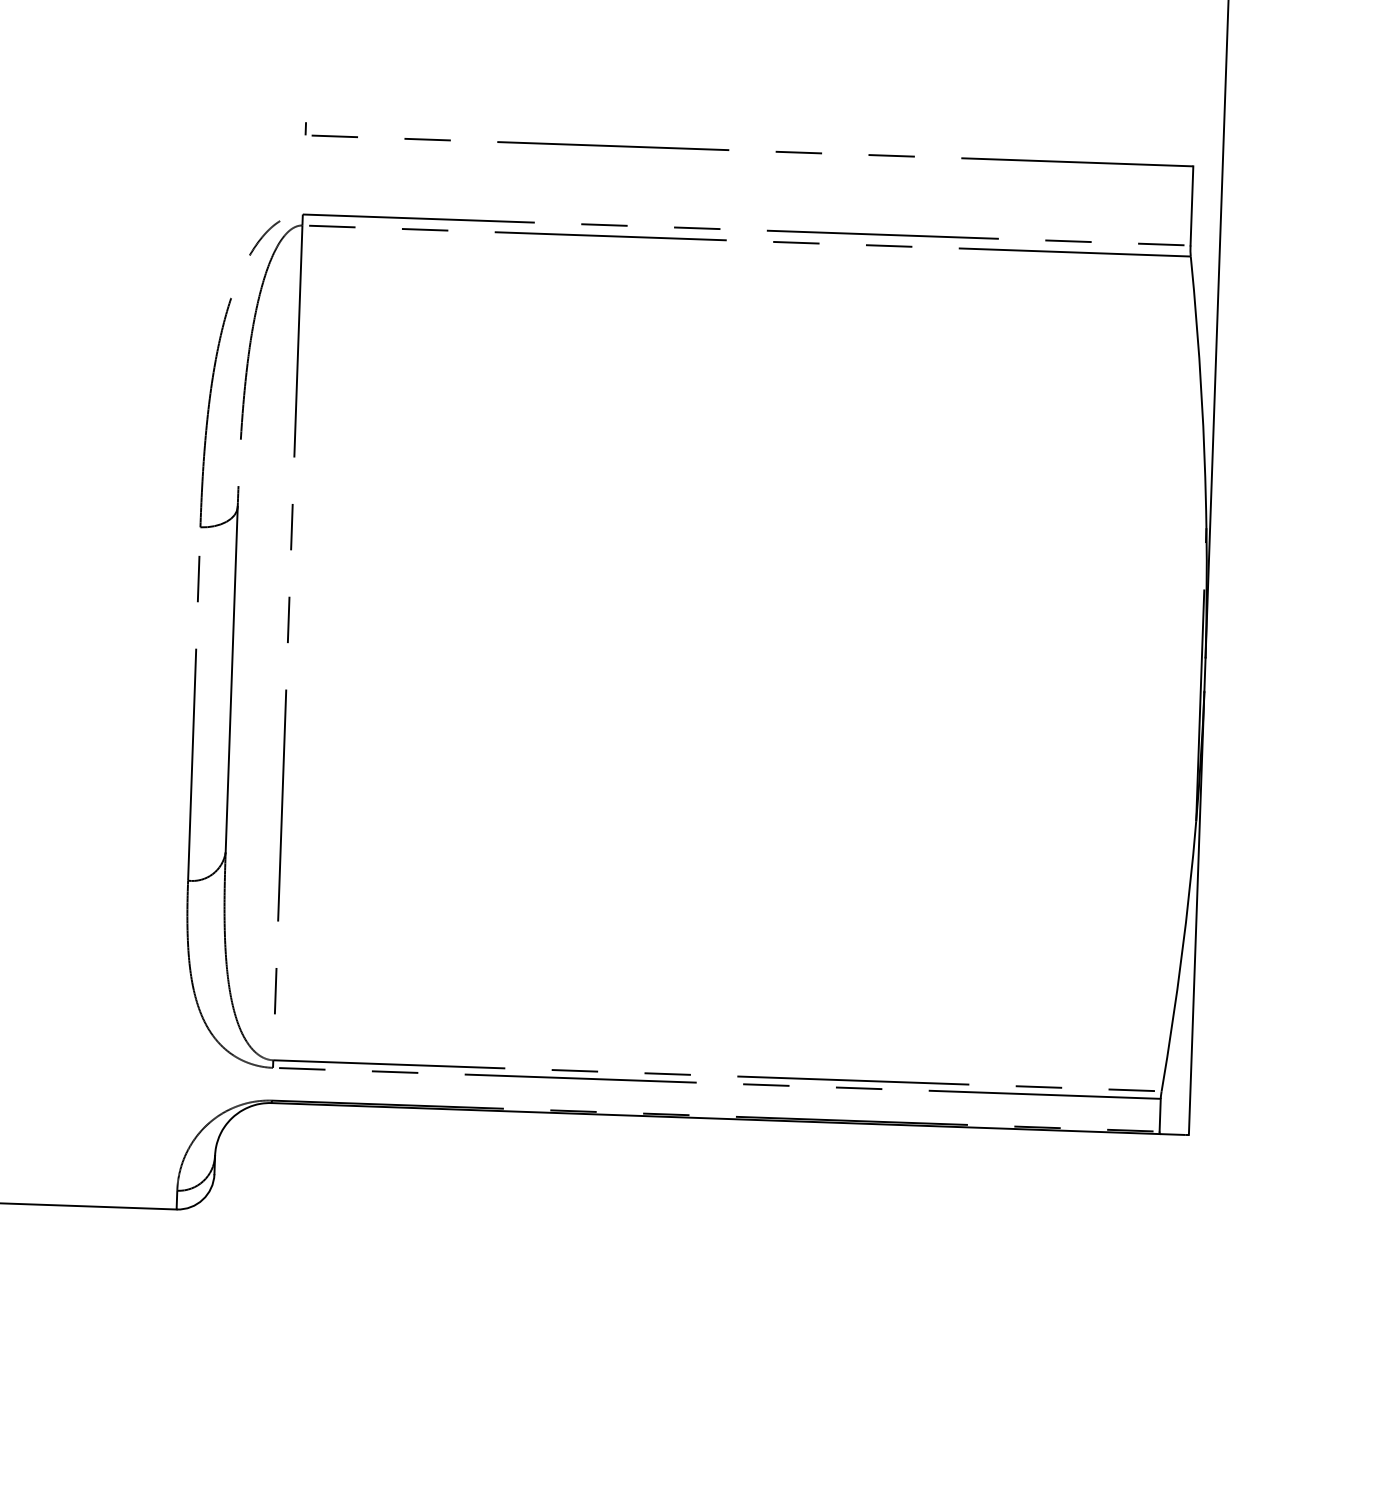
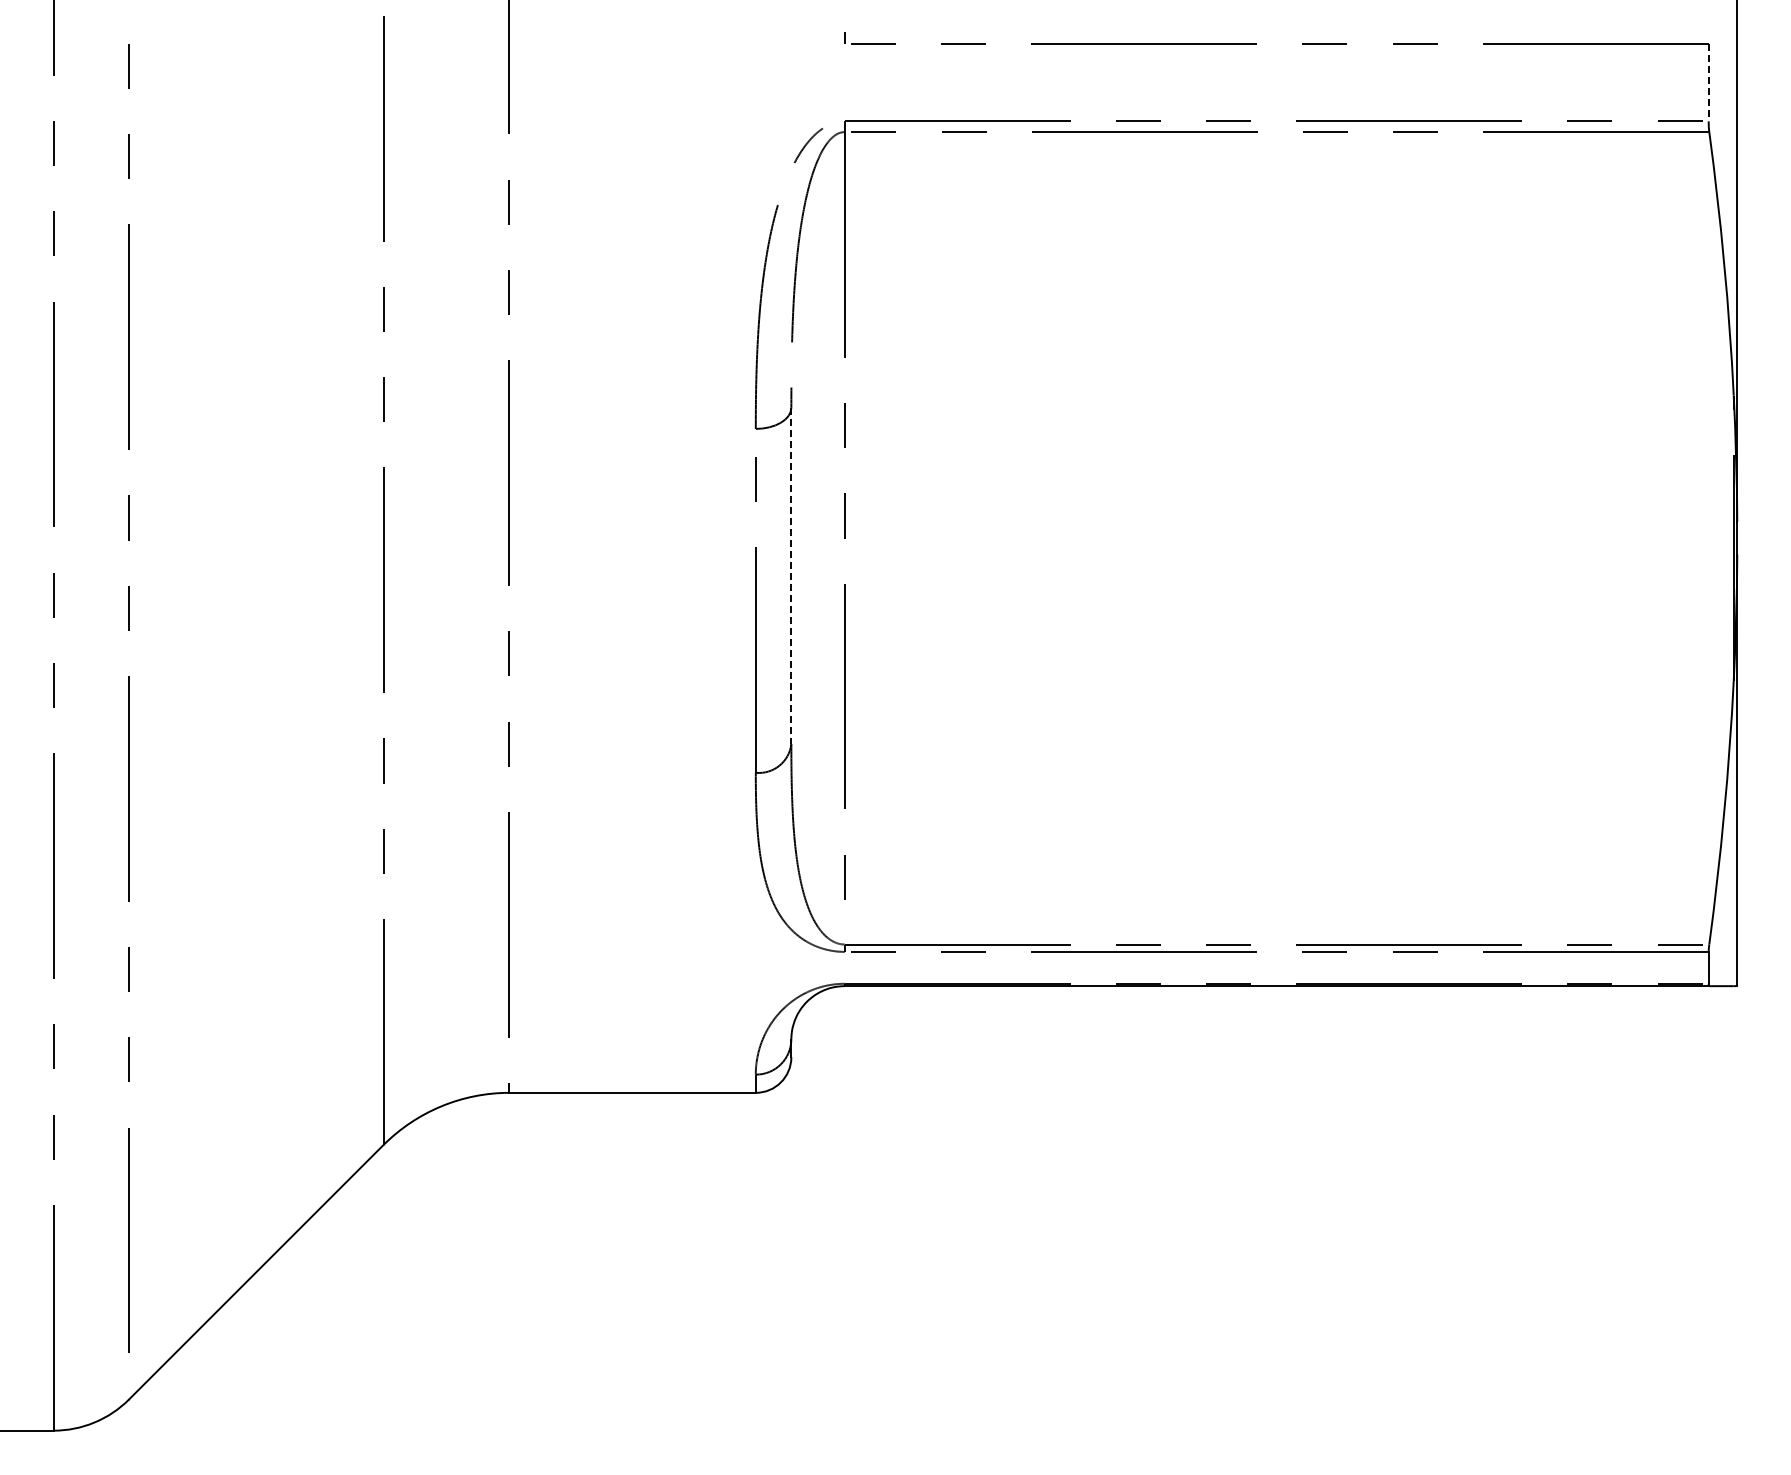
line: (1191, 205) -> (1708, 82), solid -> dashed
line: (231, 680) -> (791, 576), solid -> dashed

